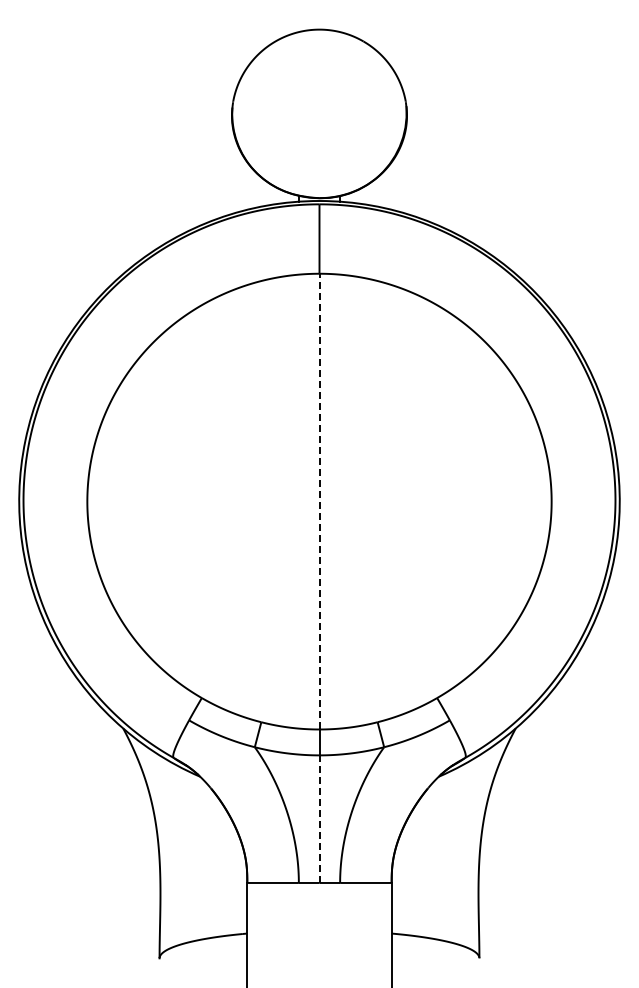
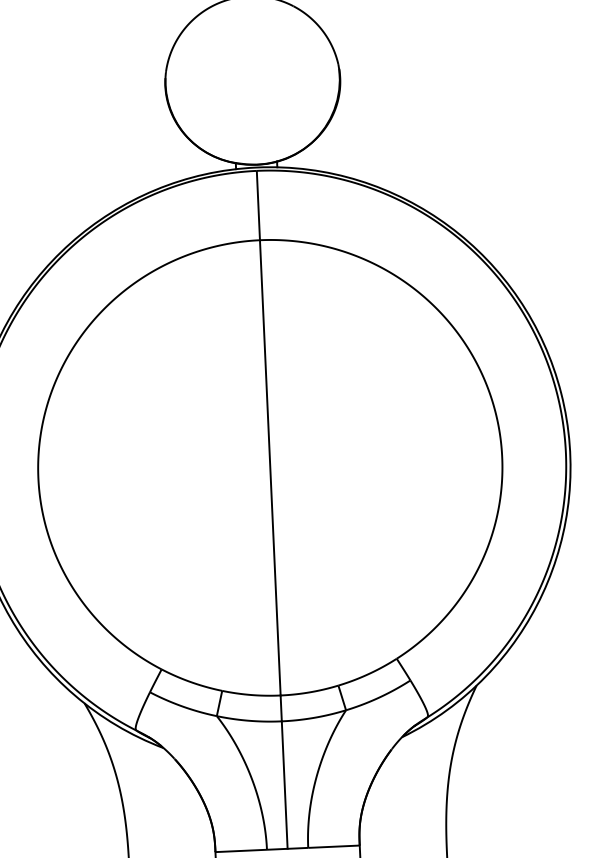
line: (319, 501) -> (270, 467), dashed -> solid
line: (319, 819) -> (284, 785), dashed -> solid

